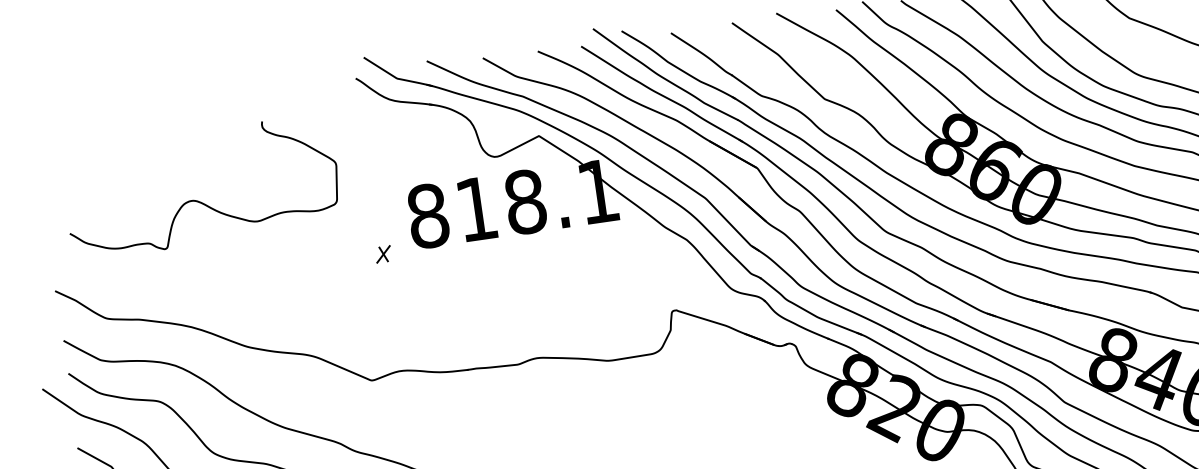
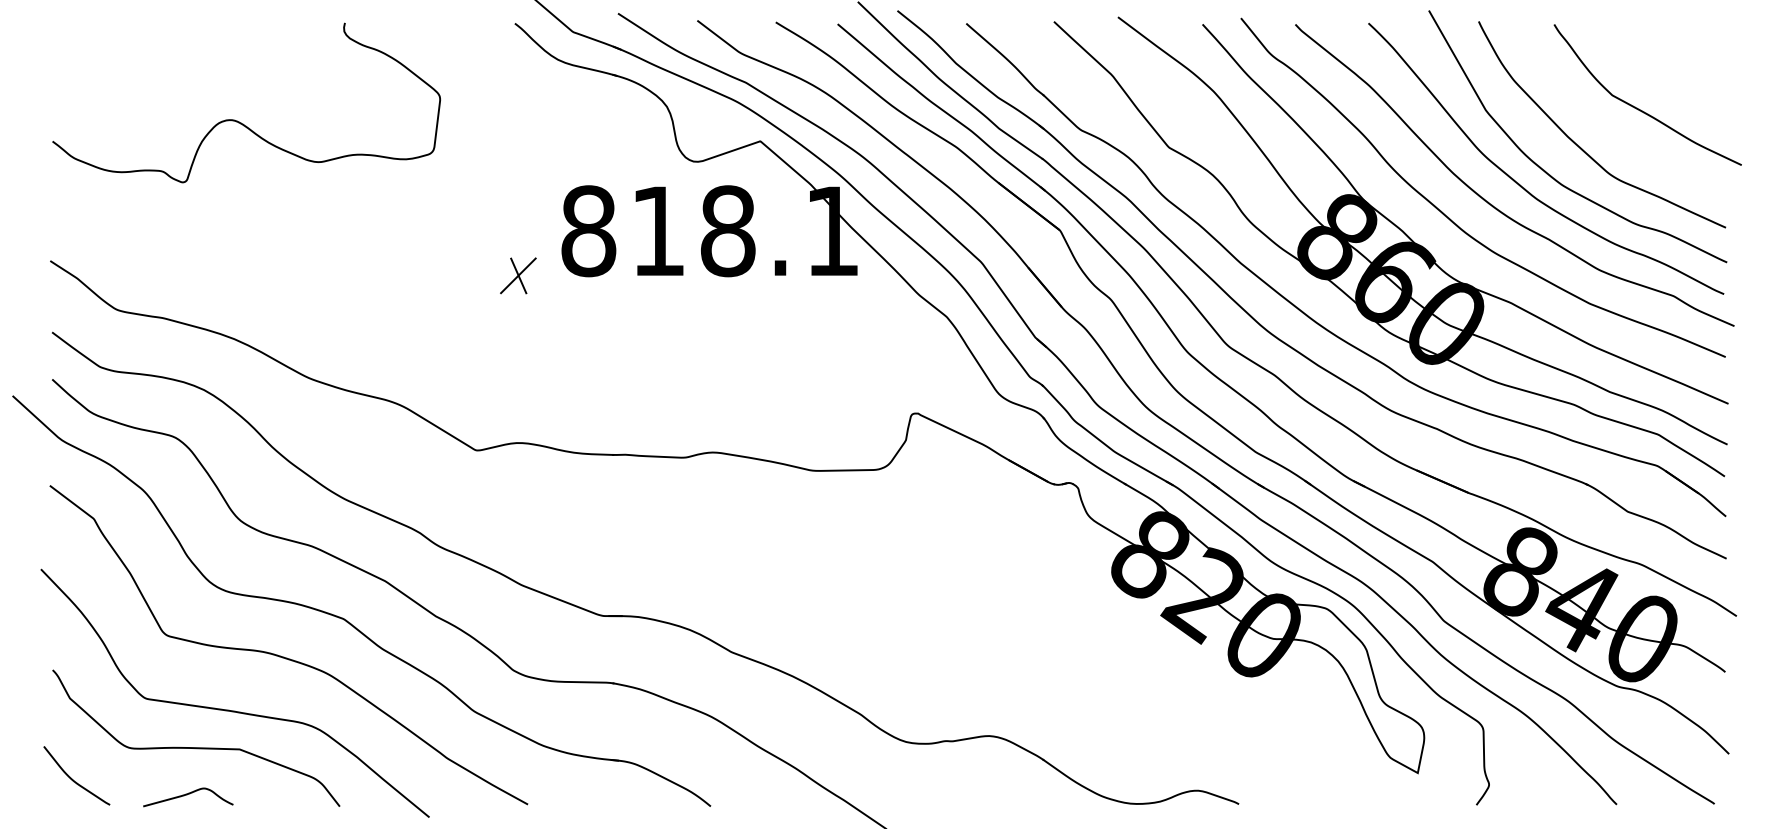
curve: (196, 200) -> (237, 120), moved
part: (383, 254) -> (518, 275), size x1.67

